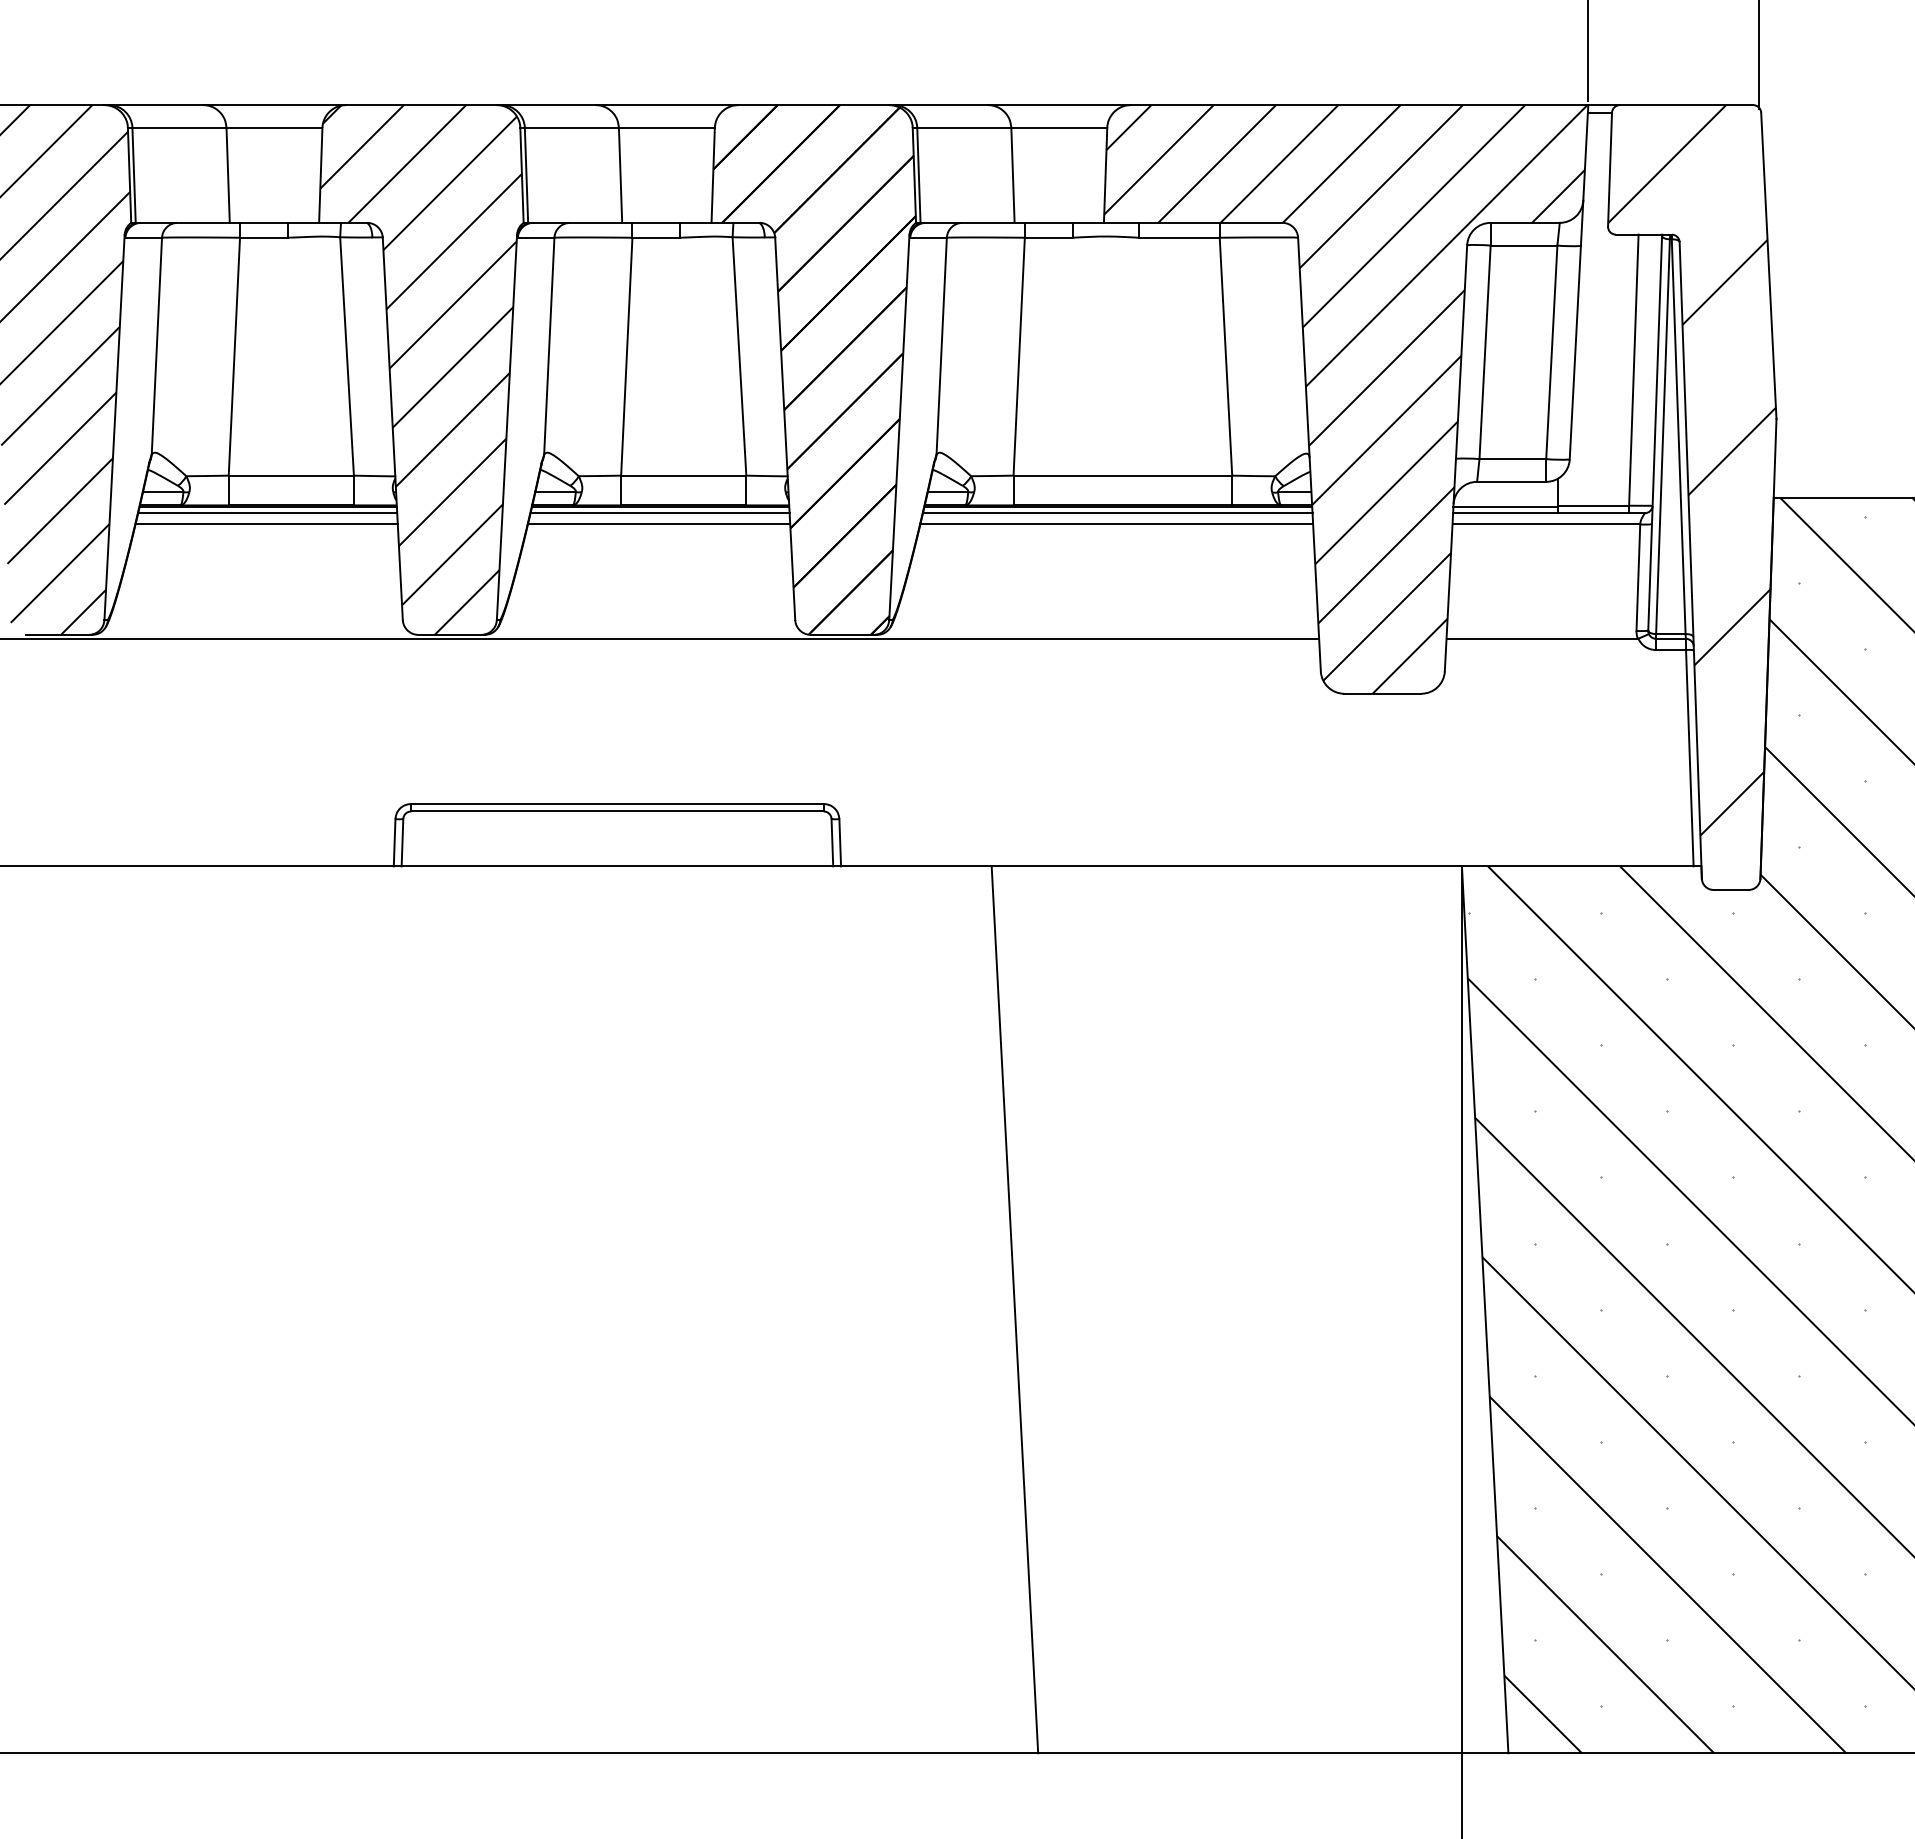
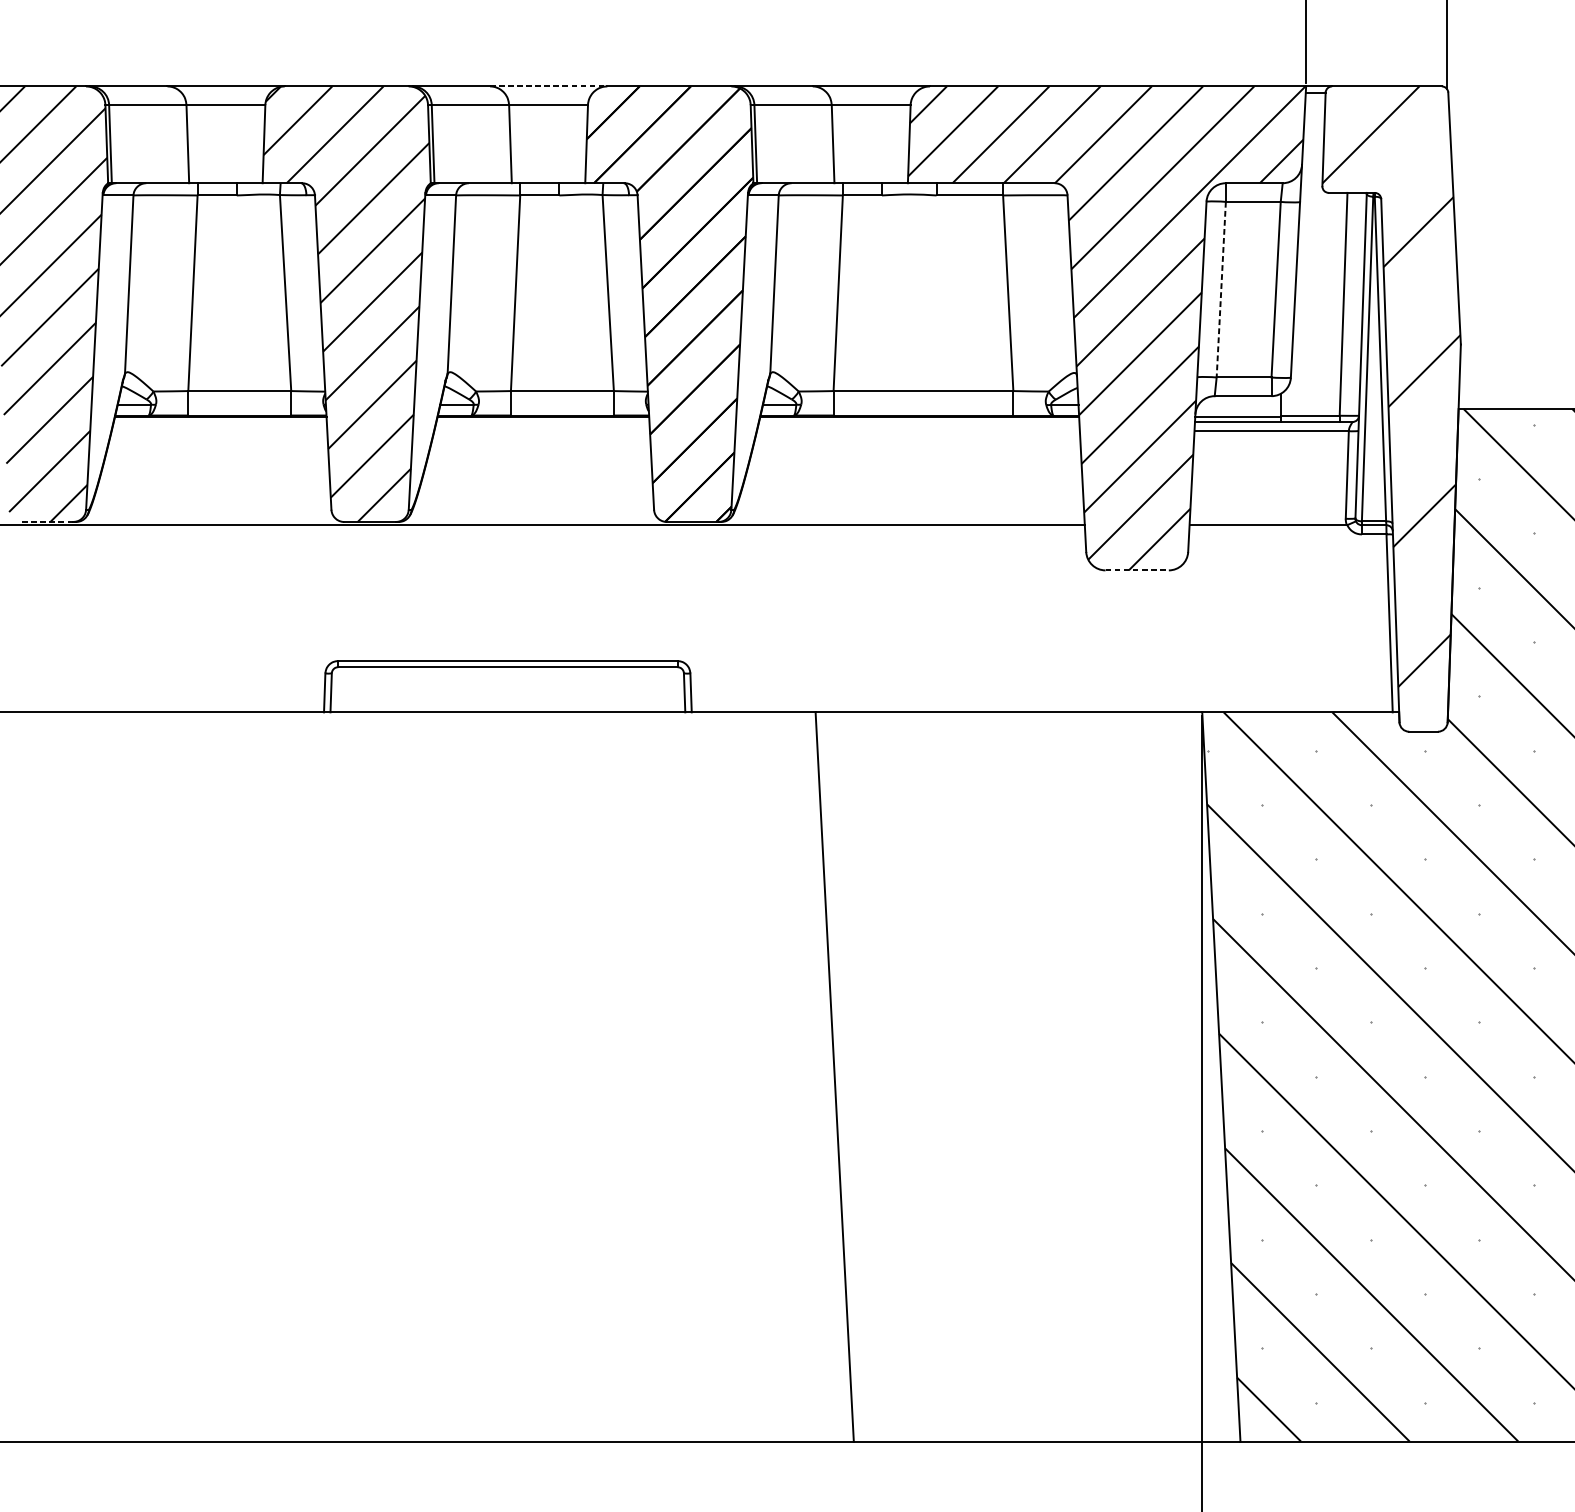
line: (667, 105) -> (549, 86), solid -> dashed
line: (1485, 352) -> (1221, 289), solid -> dashed
line: (267, 513) -> (220, 422), removed
line: (659, 513) -> (542, 422), removed
line: (1117, 513) -> (919, 422), removed
line: (266, 524) -> (219, 431), removed
line: (658, 524) -> (541, 431), removed
line: (1116, 524) -> (918, 431), removed
line: (56, 634) -> (46, 521), solid -> dashed
line: (1383, 693) -> (1137, 570), solid -> dashed

